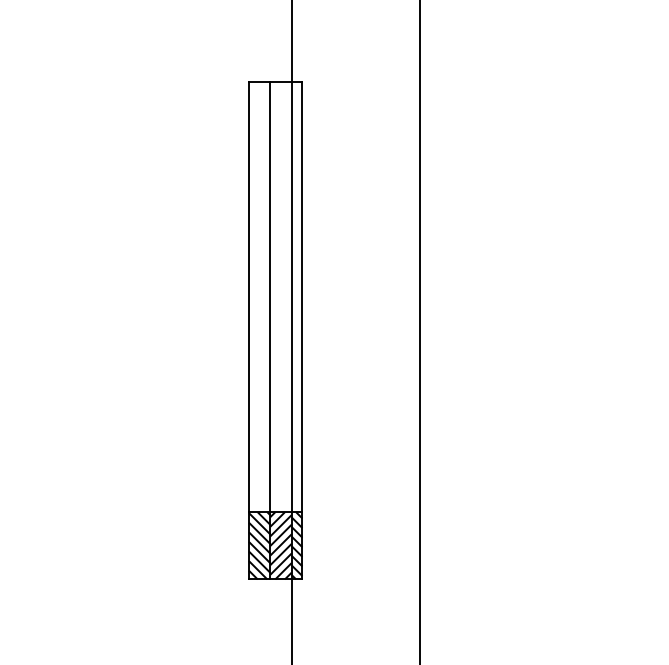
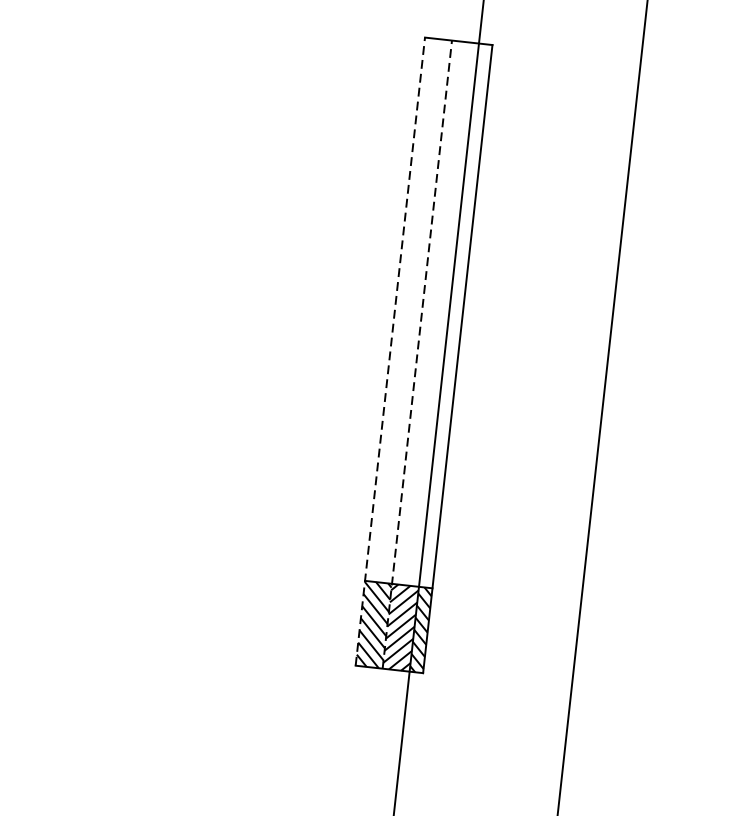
line: (248, 330) -> (389, 351), solid -> dashed
line: (270, 330) -> (417, 354), solid -> dashed

